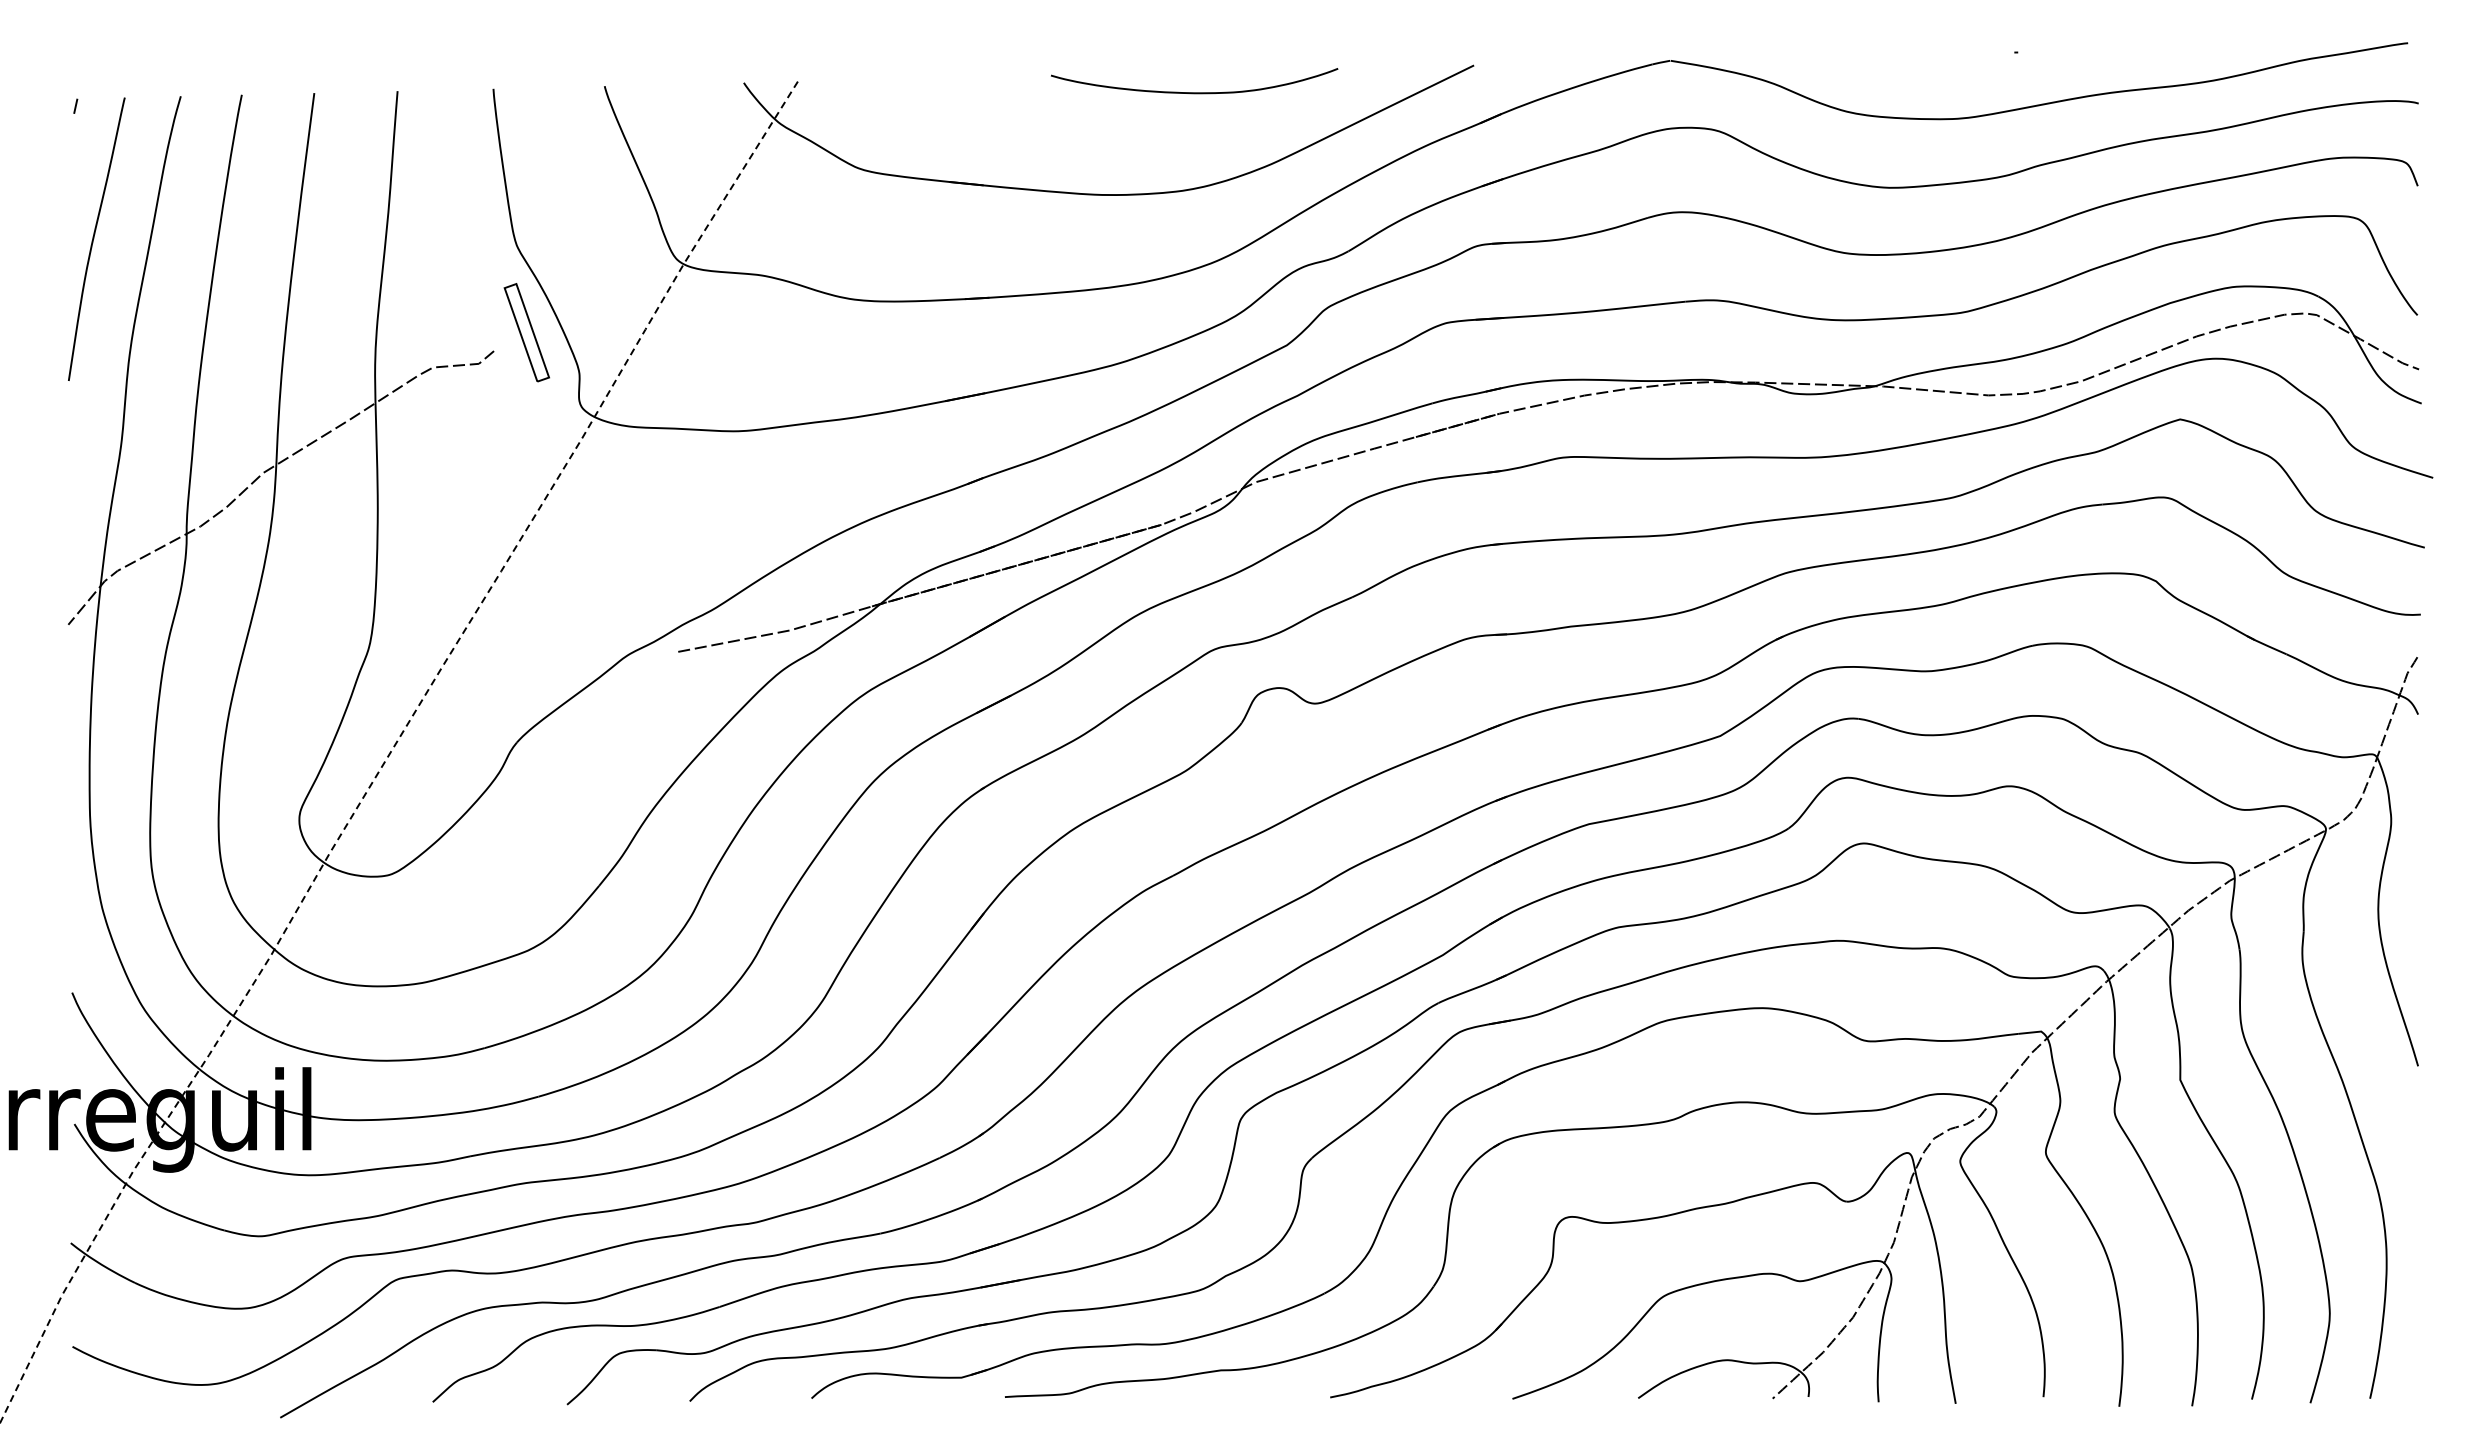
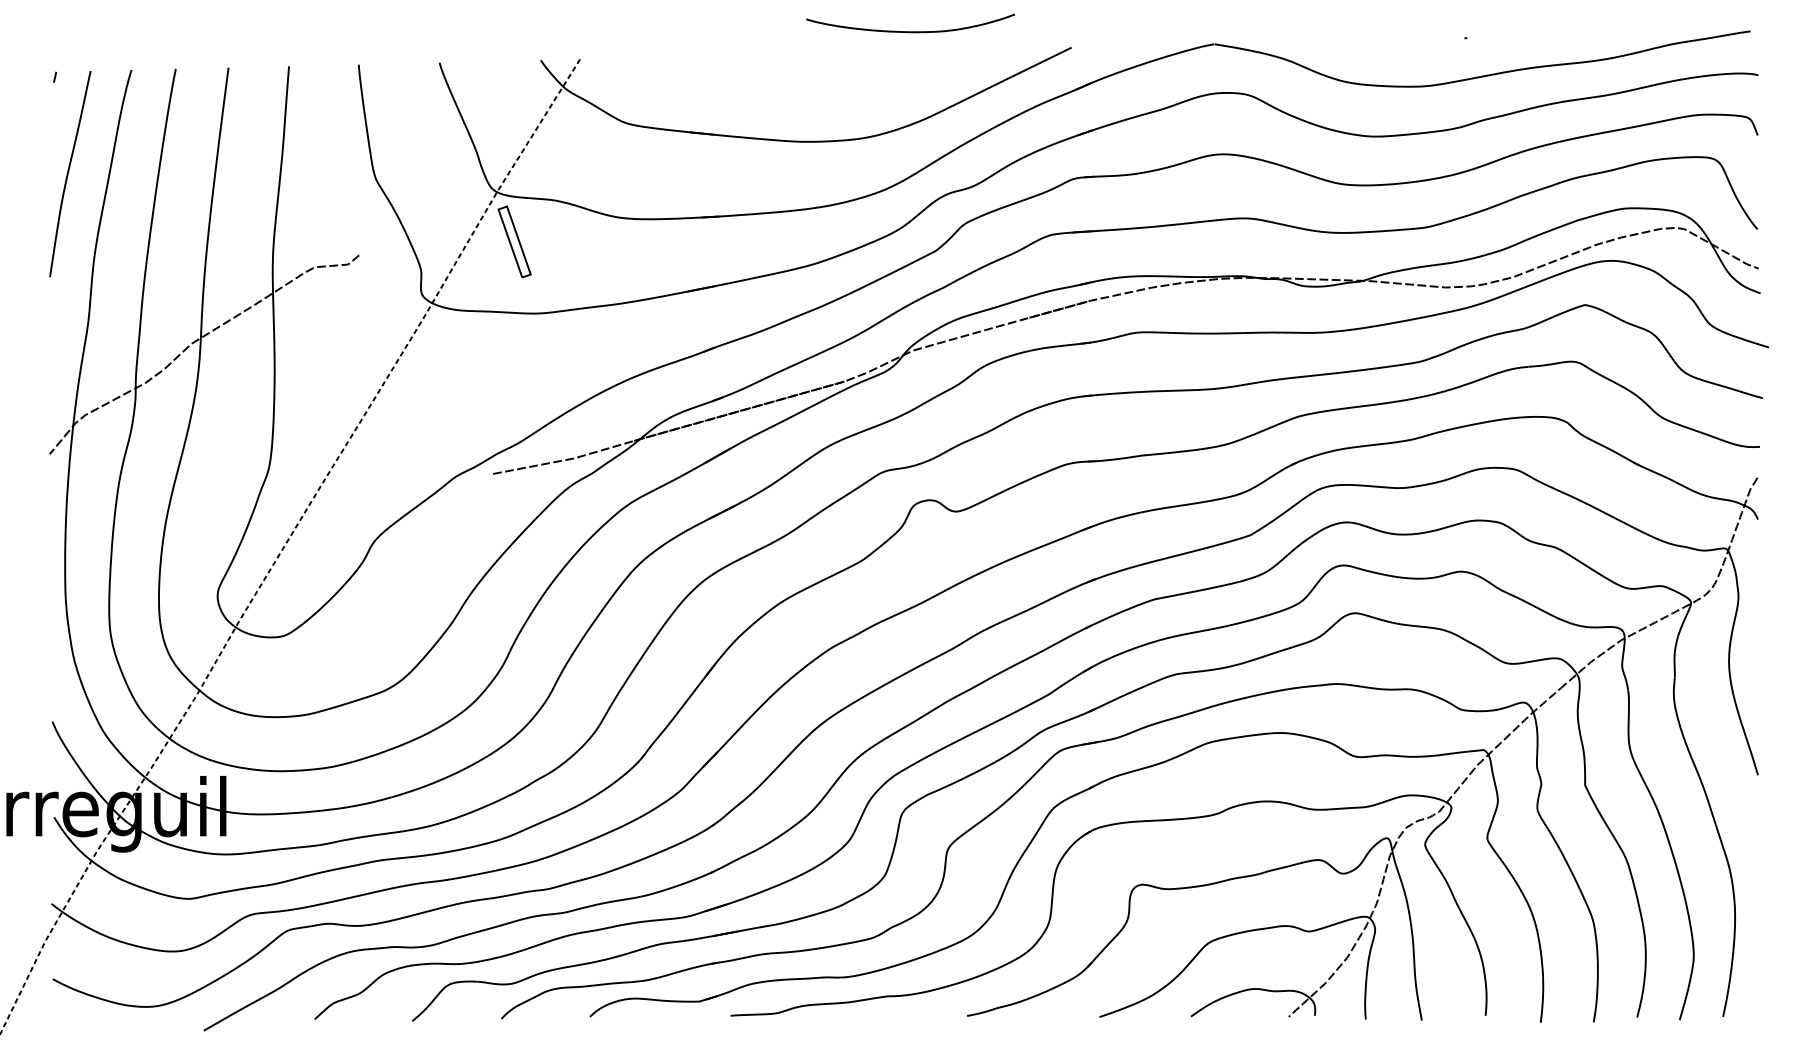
curve: (1194, 92) -> (910, 31), moved
part: (526, 332) -> (514, 241), moved

